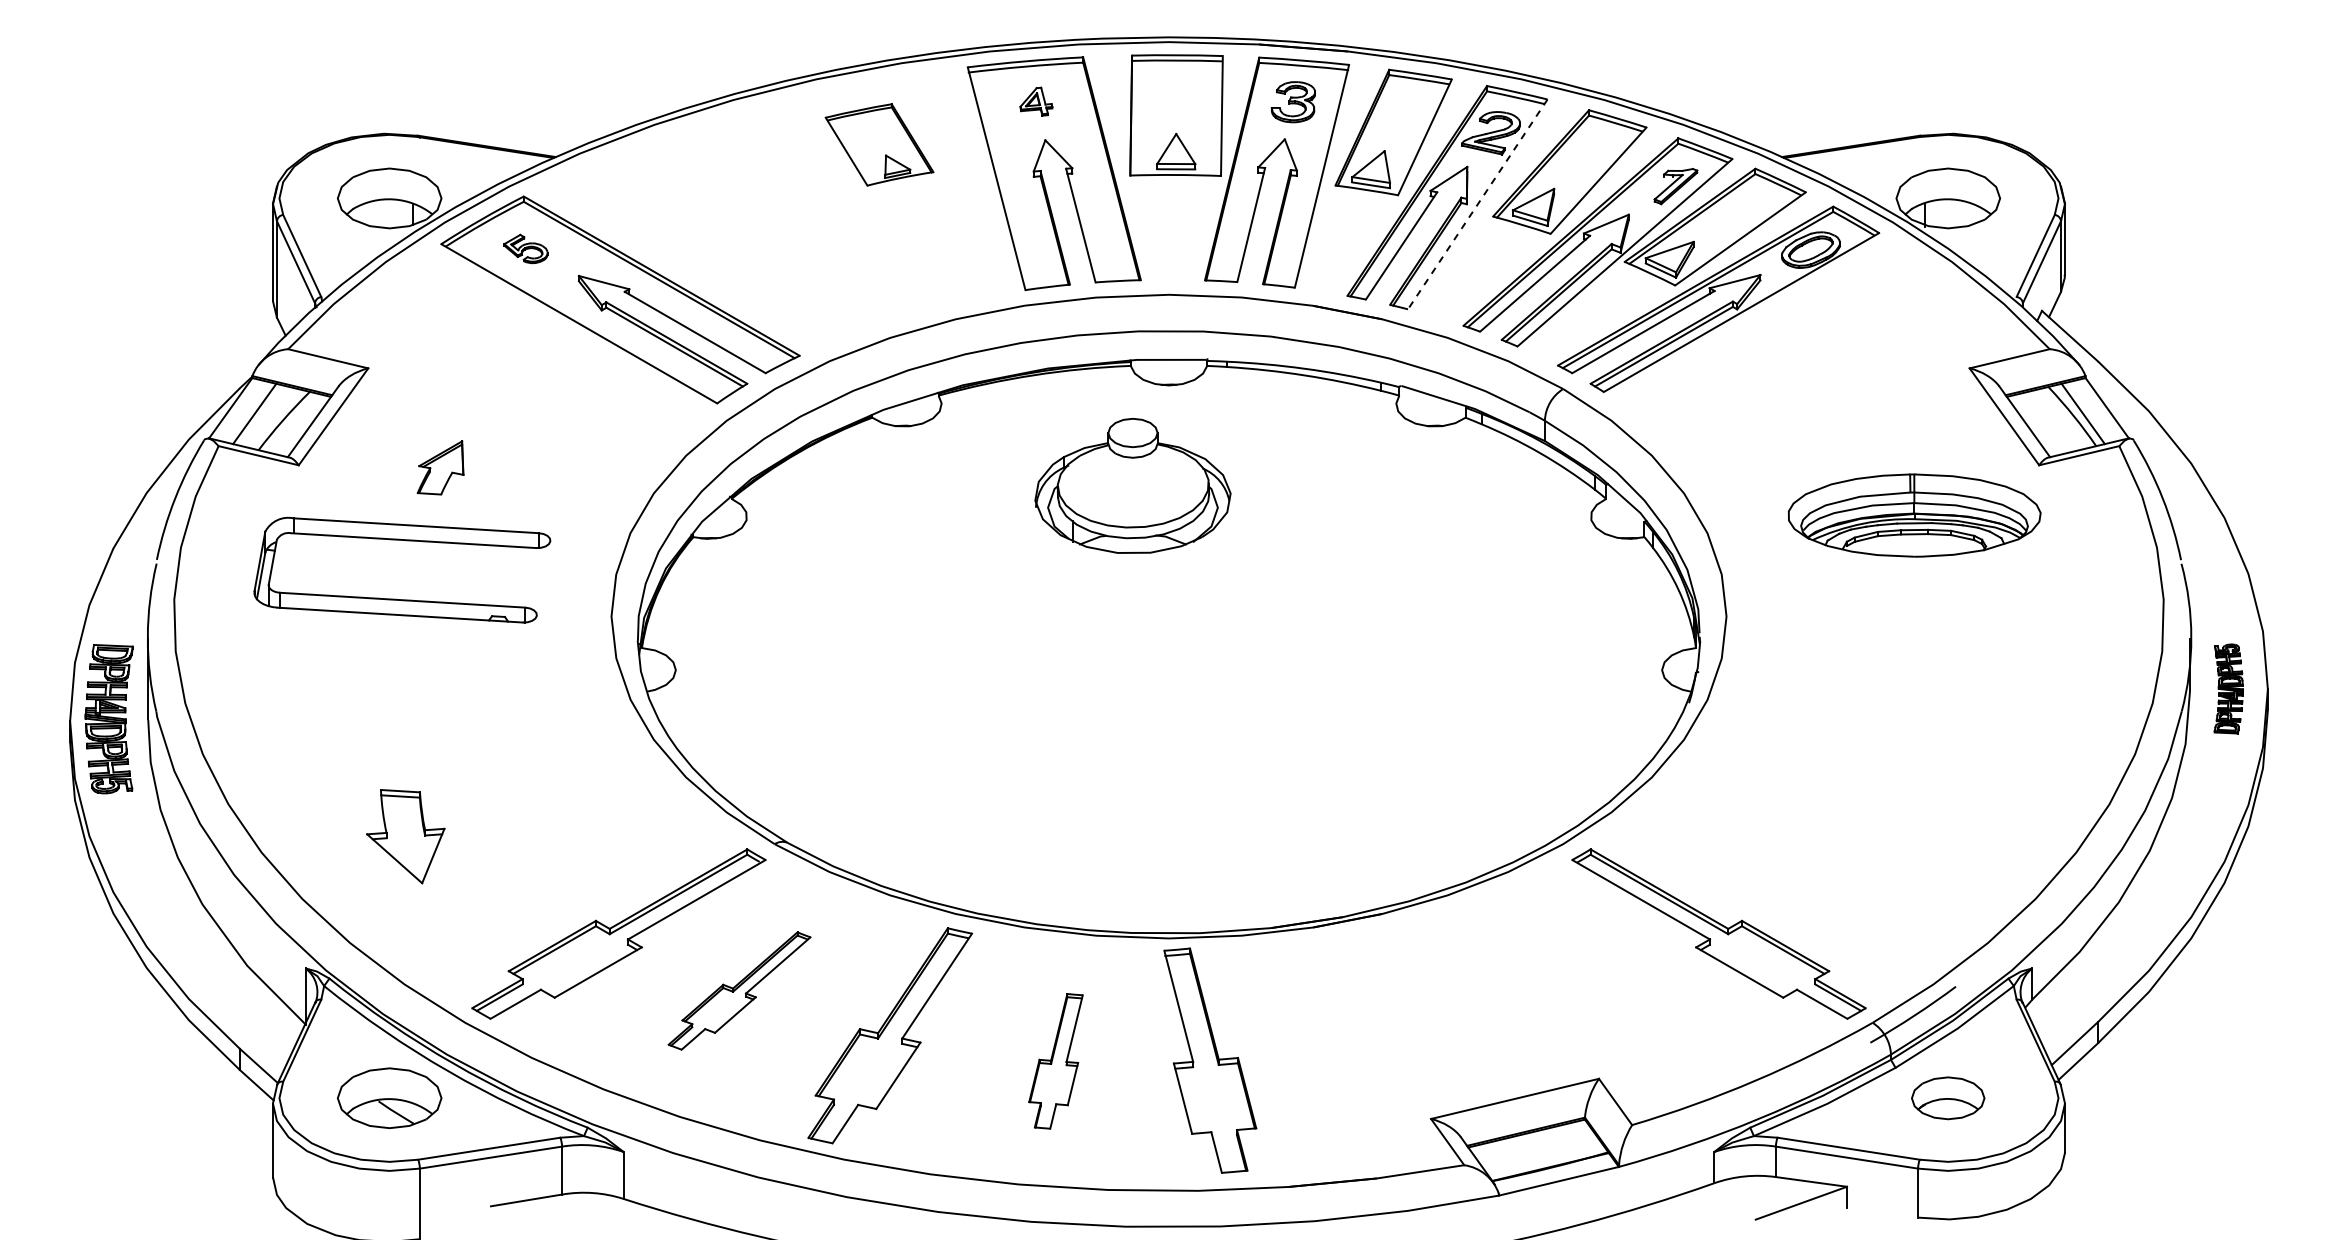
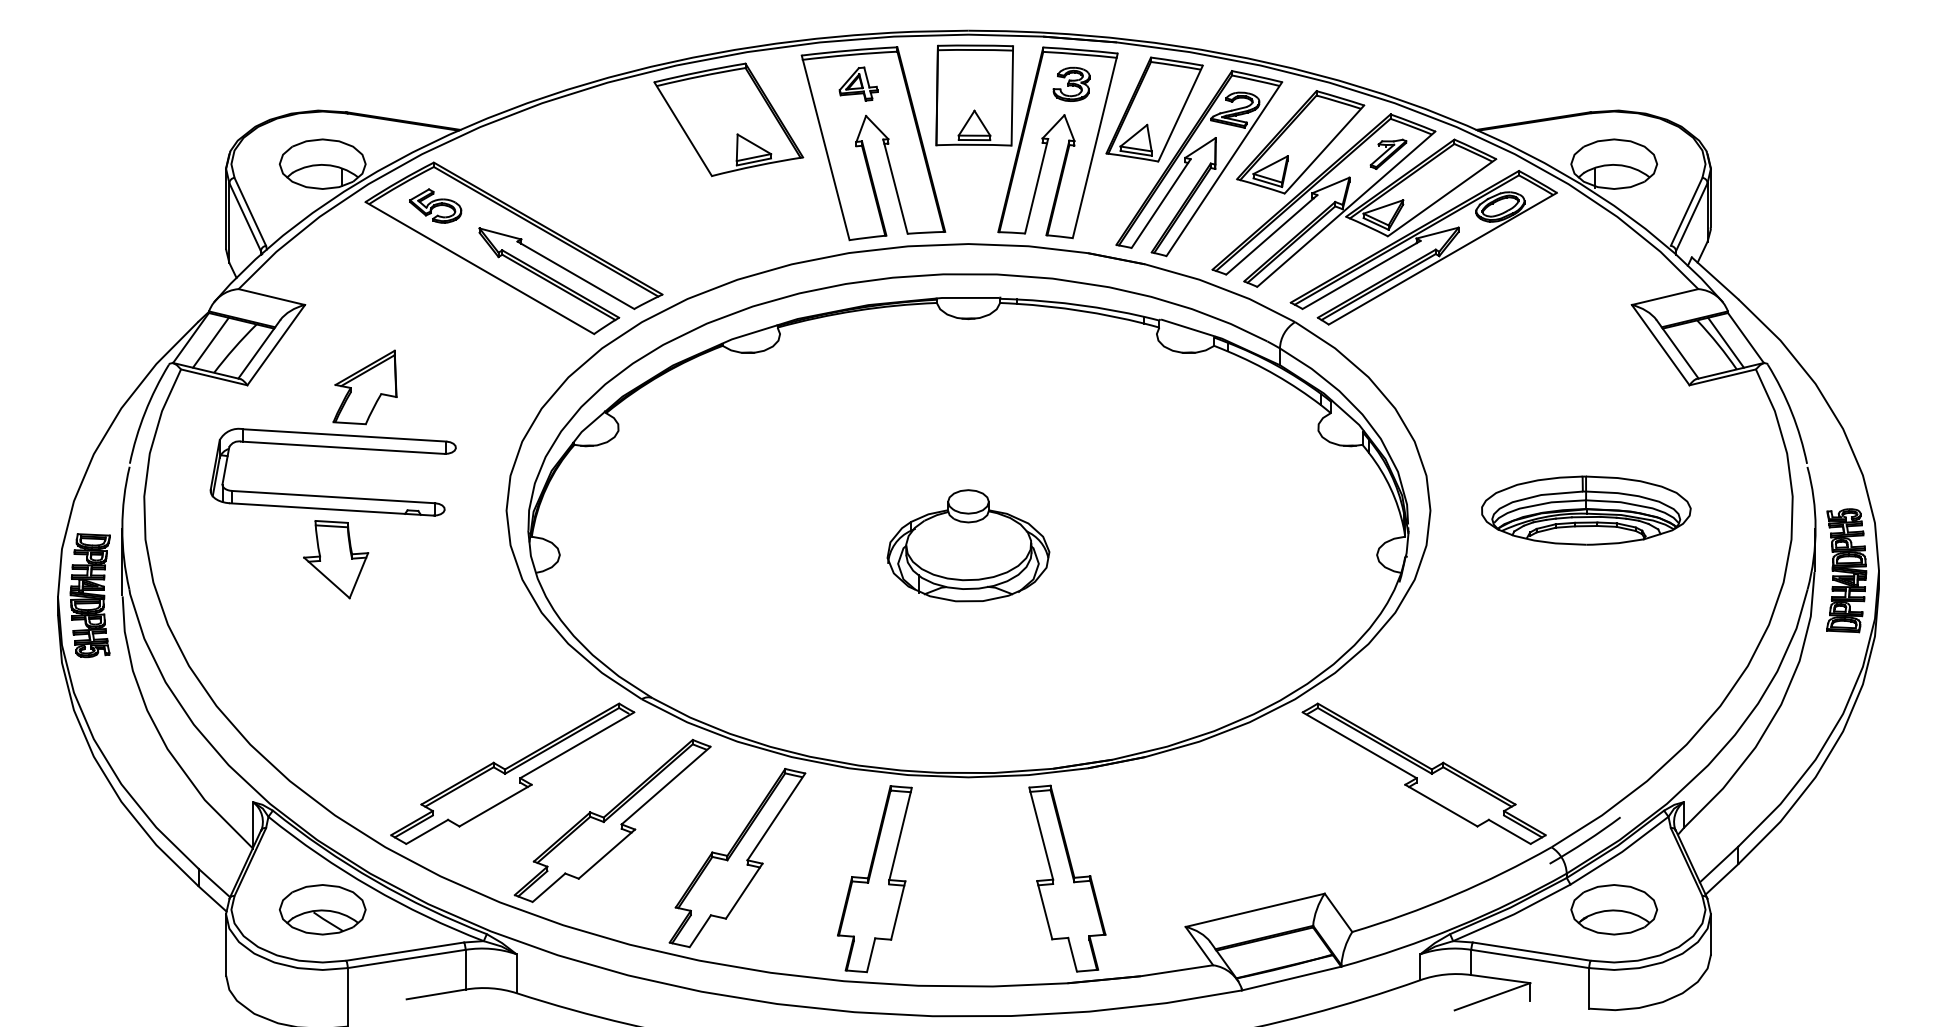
part: (1036, 101) -> (858, 83), size x1.43
part: (879, 144) -> (728, 119), size x1.67
line: (1477, 204) -> (1224, 169), dashed -> solid
part: (525, 248) -> (435, 205), size x1.43
part: (440, 467) -> (364, 387), size x1.67
part: (1132, 485) -> (968, 545), moved
part: (1914, 515) -> (1586, 510), moved
part: (2228, 688) -> (1846, 570), size x1.67
part: (405, 836) -> (335, 559), moved
part: (739, 990) -> (612, 820), size x1.67
part: (1210, 1060) -> (1067, 878), moved
part: (1055, 1061) -> (874, 879), size x1.67
part: (1947, 1098) -> (1613, 909), size x1.43

